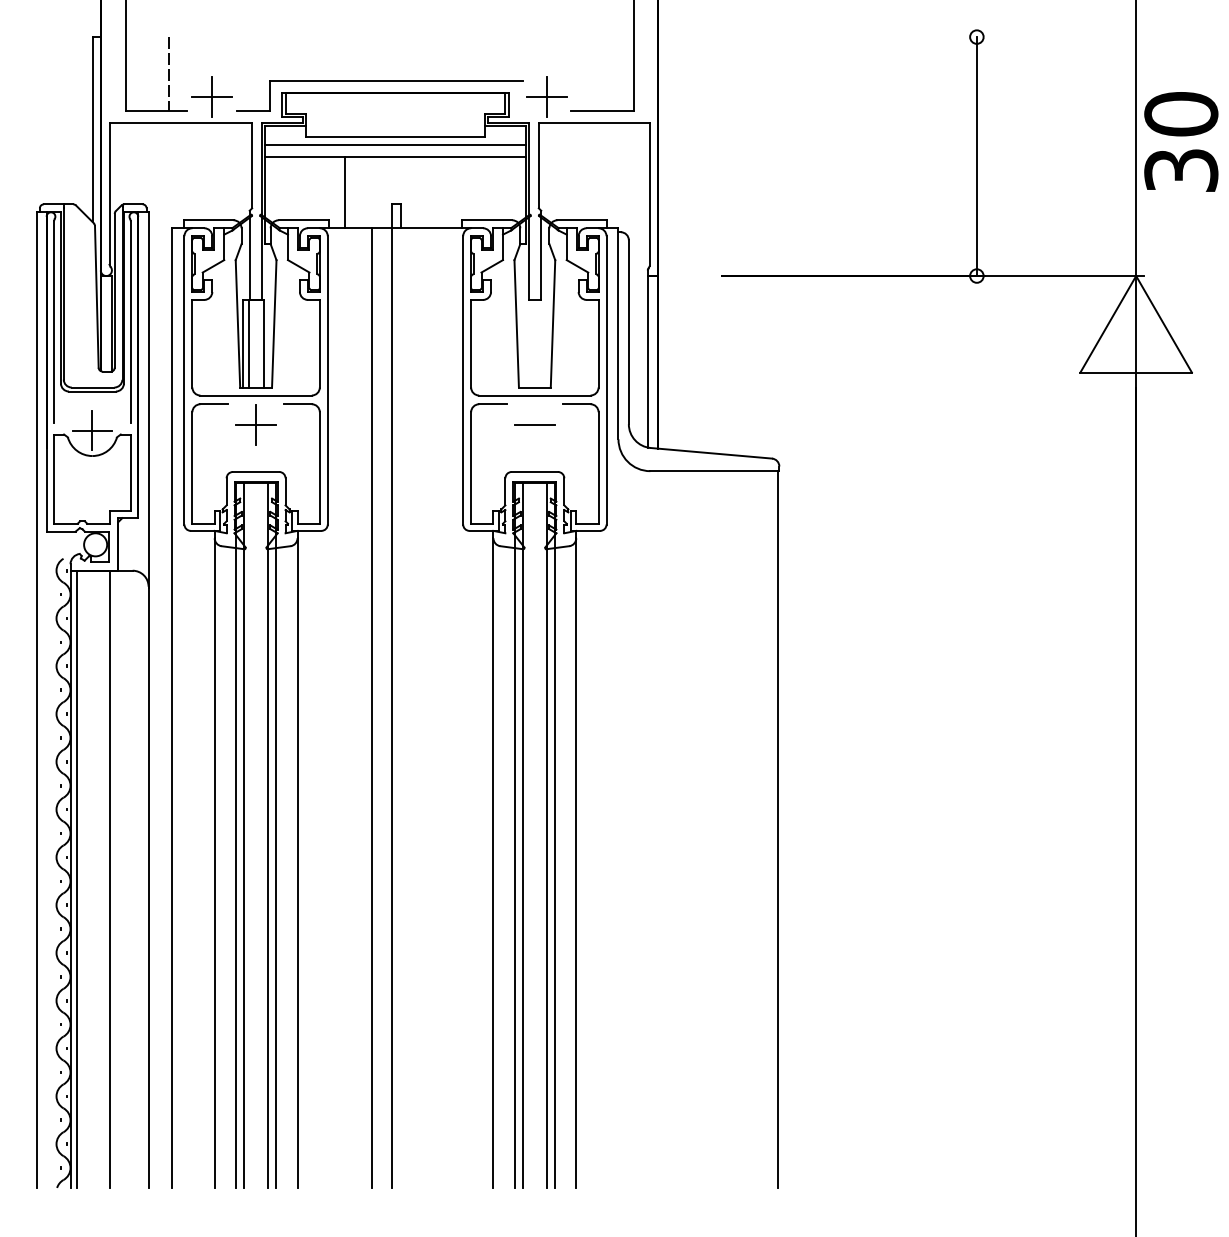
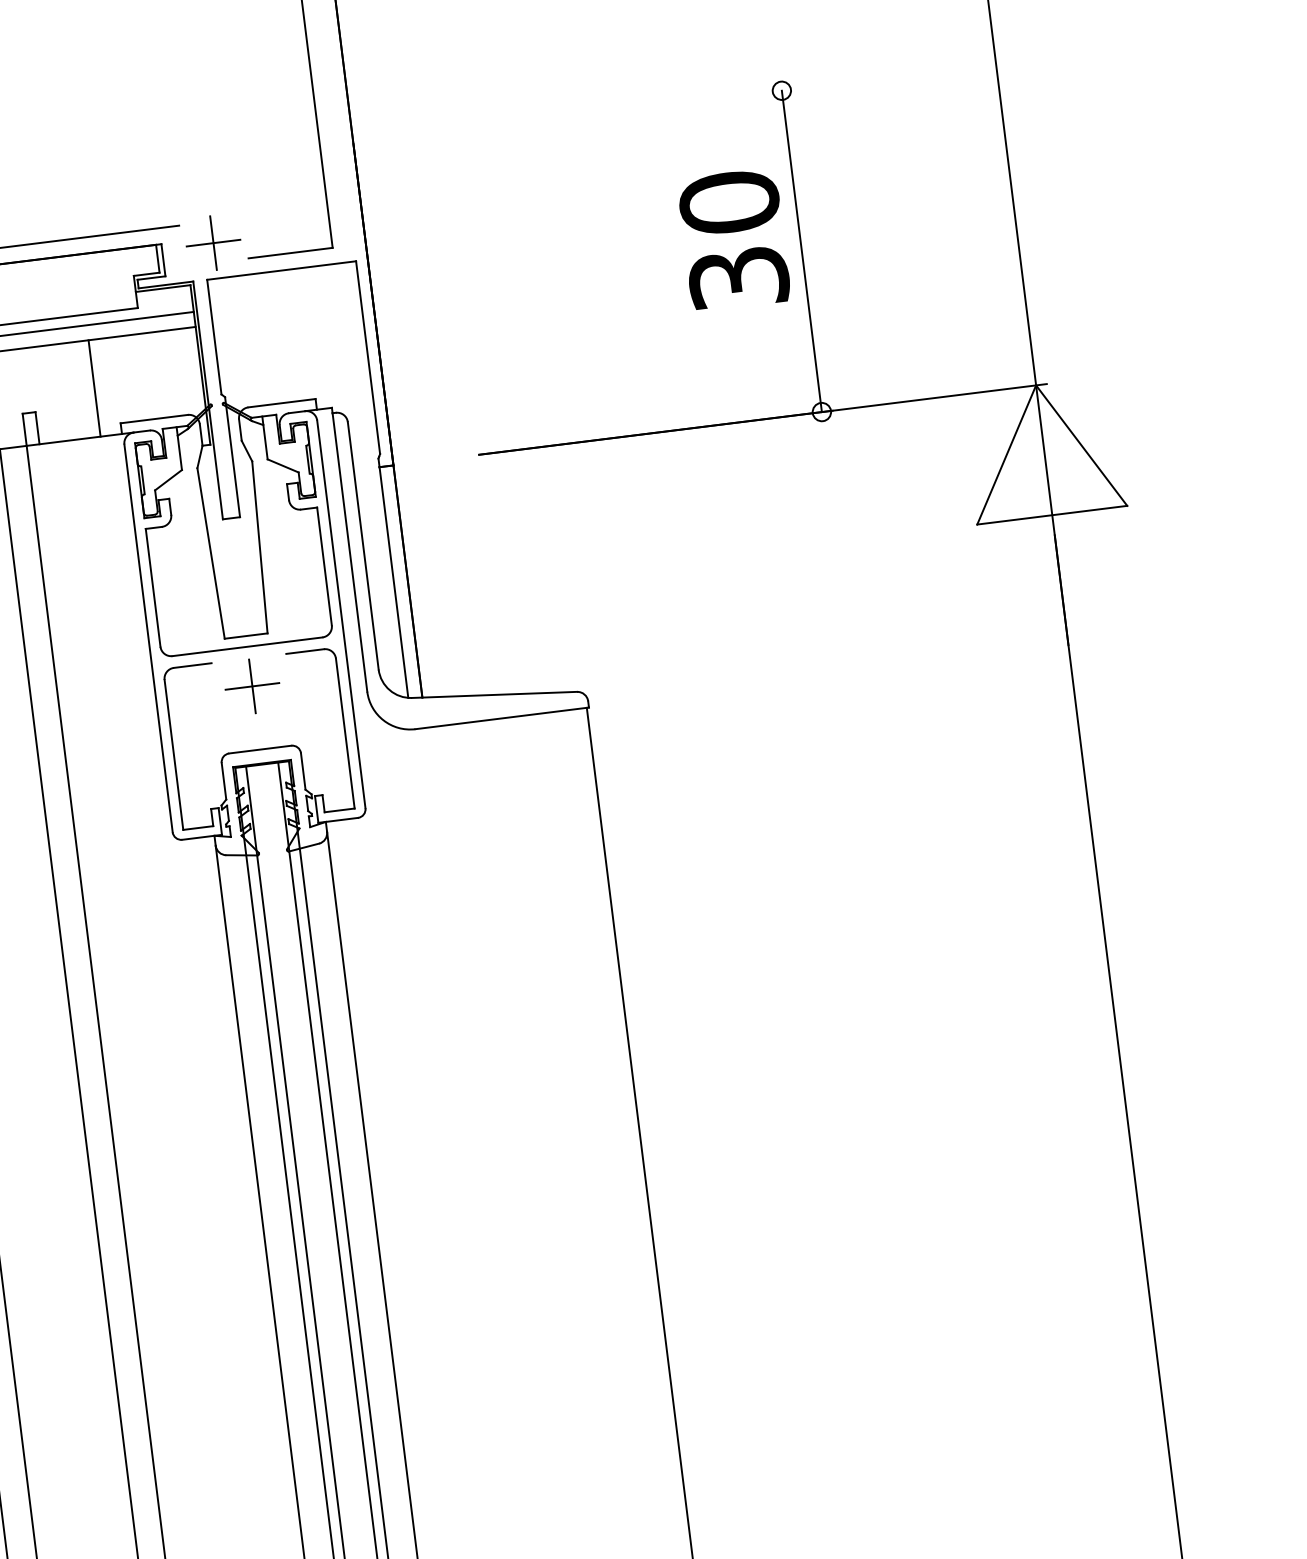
text: (1181, 141) -> (734, 239), moved
line: (446, 192) -> (94, 388), added
line: (534, 424) -> (251, 685), added

